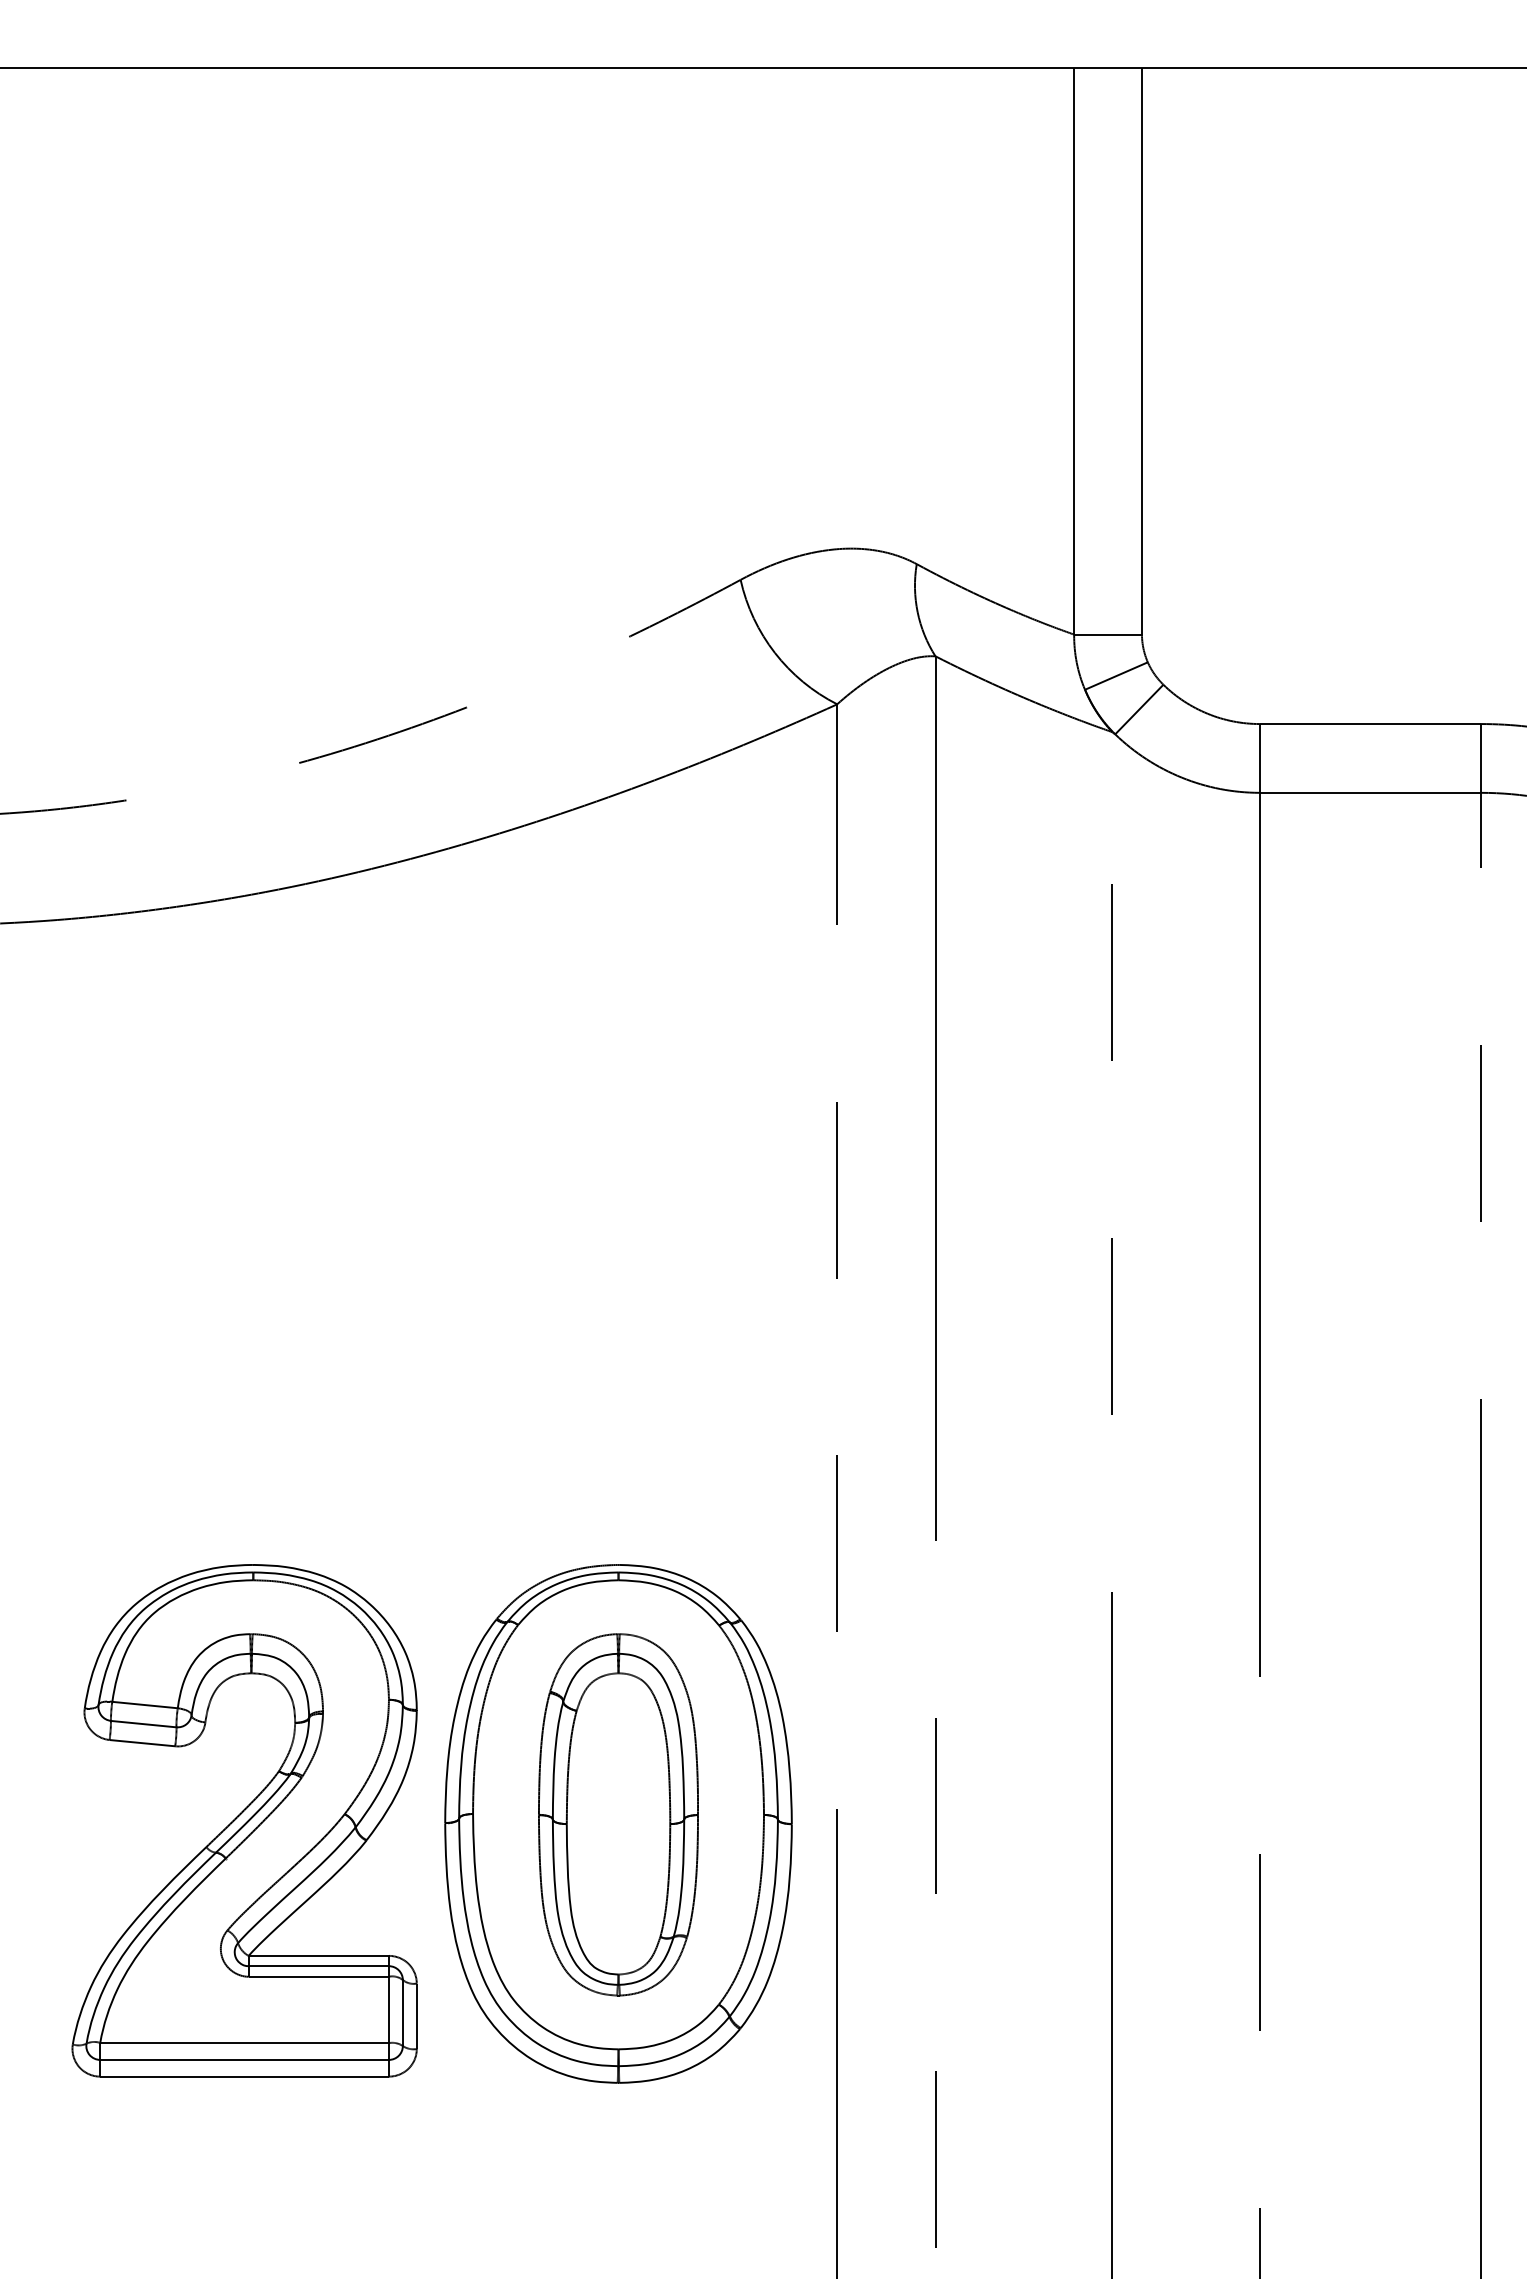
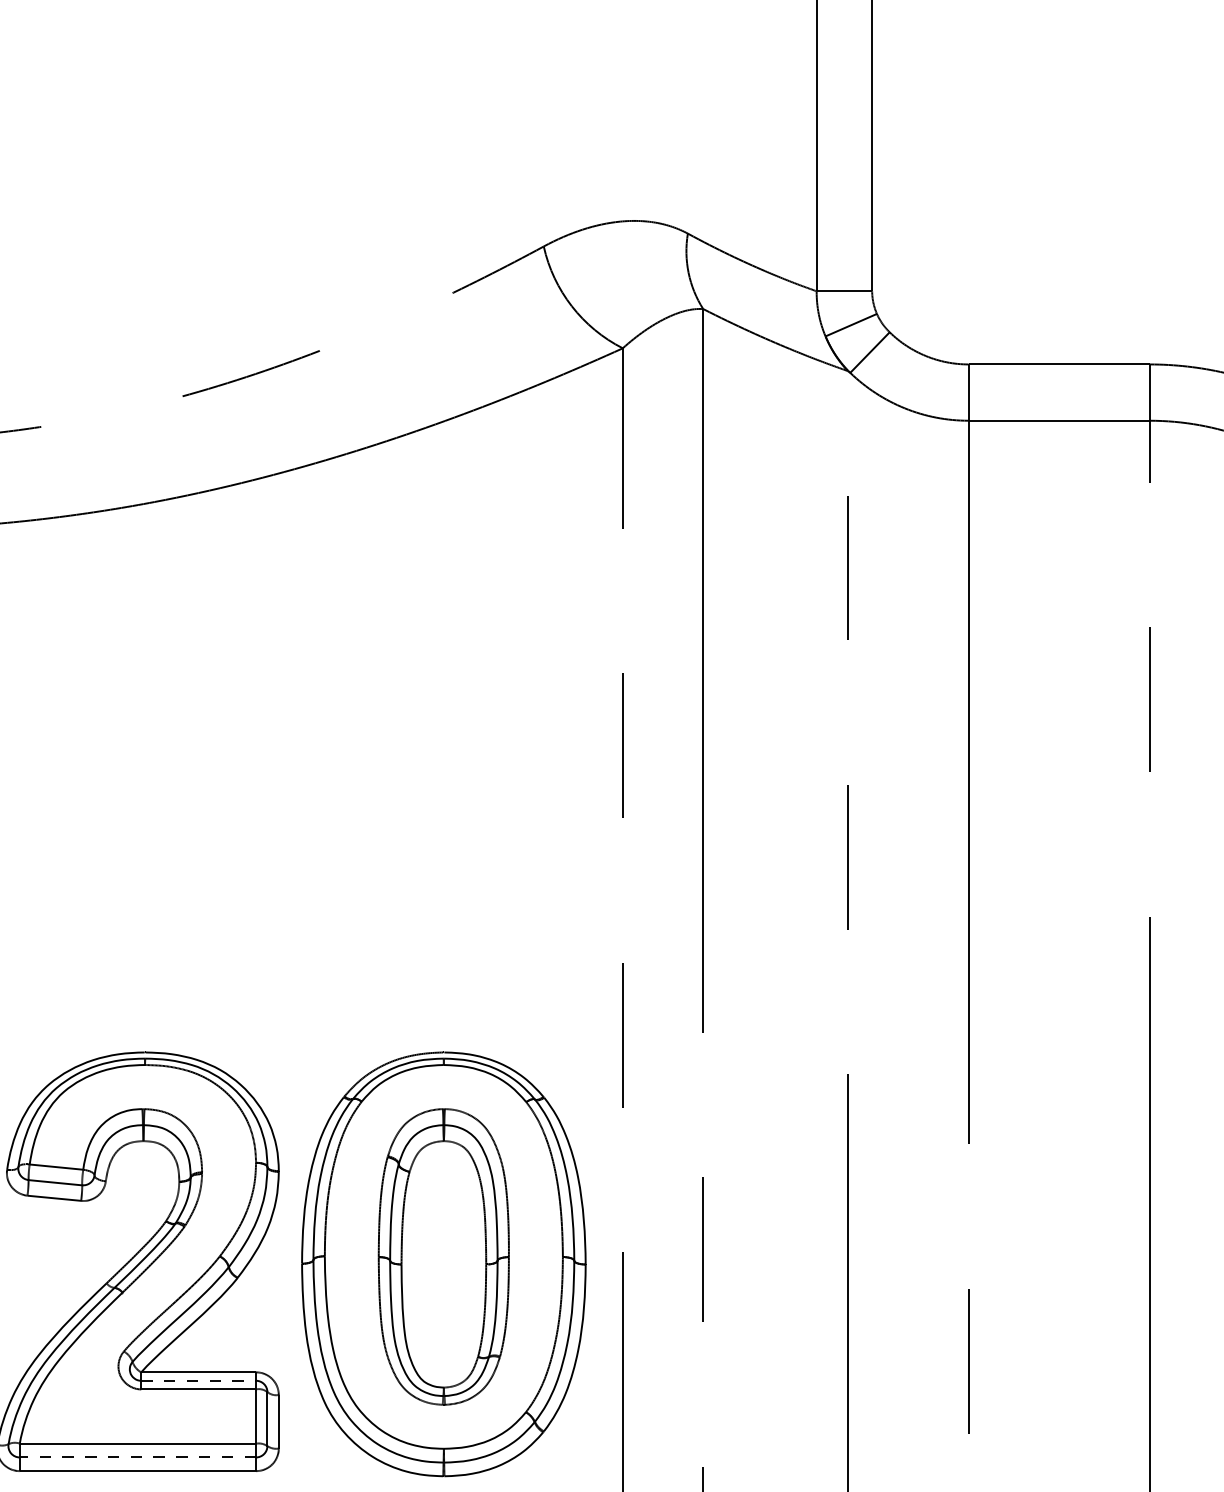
line: (319, 1966) -> (199, 1381), solid -> dashed
line: (244, 2059) -> (137, 1457), solid -> dashed

